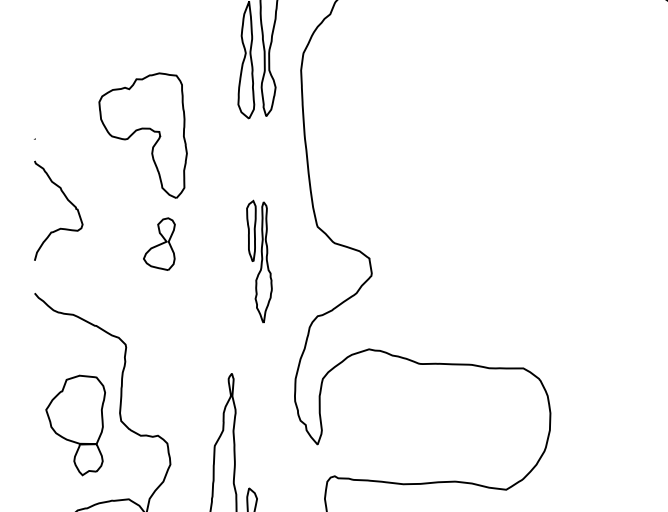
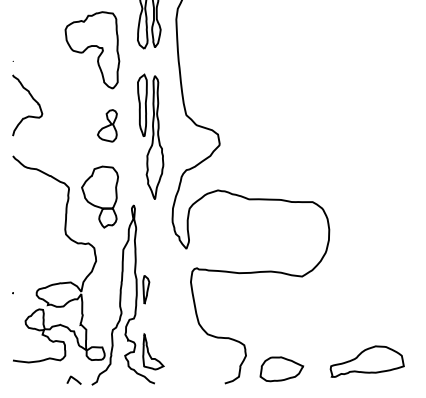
part: (143, 135) -> (92, 50), moved
part: (159, 243) -> (107, 125), moved
part: (258, 261) -> (150, 136), size x1.67
part: (74, 424) -> (99, 196), moved

